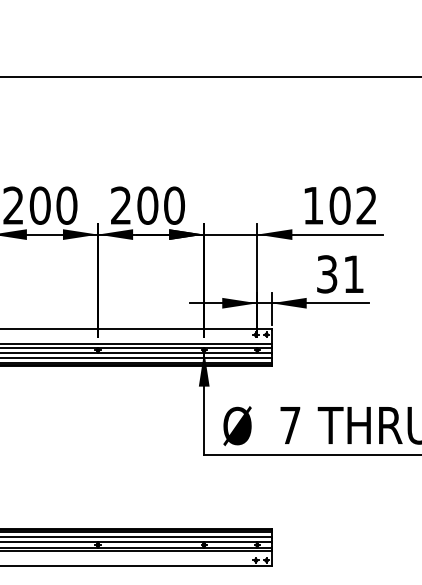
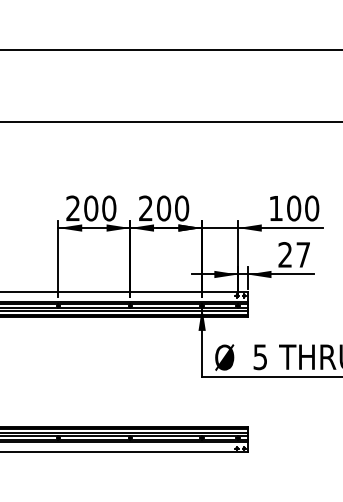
text: (367, 205) -> (312, 208), 102 -> 100
text: (339, 273) -> (293, 254), 31 -> 27
text: (288, 425) -> (259, 357), 7 -> 5

